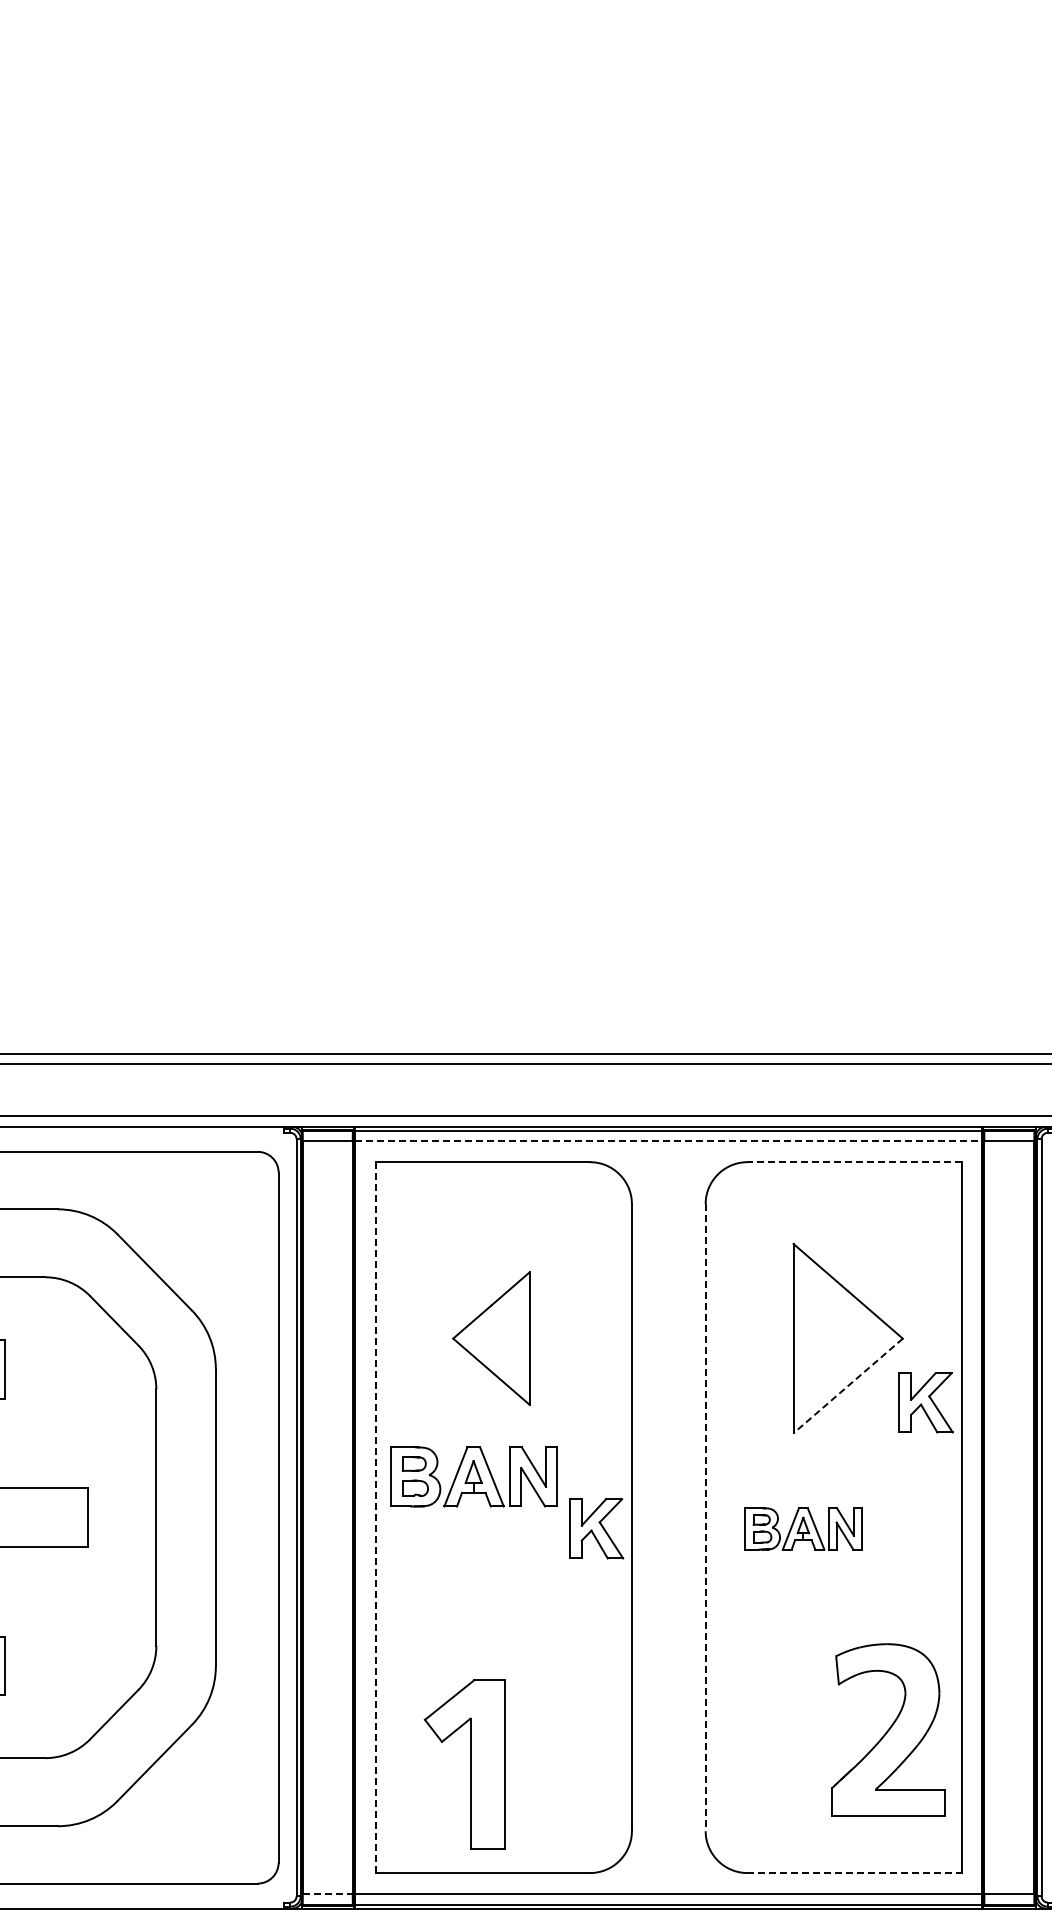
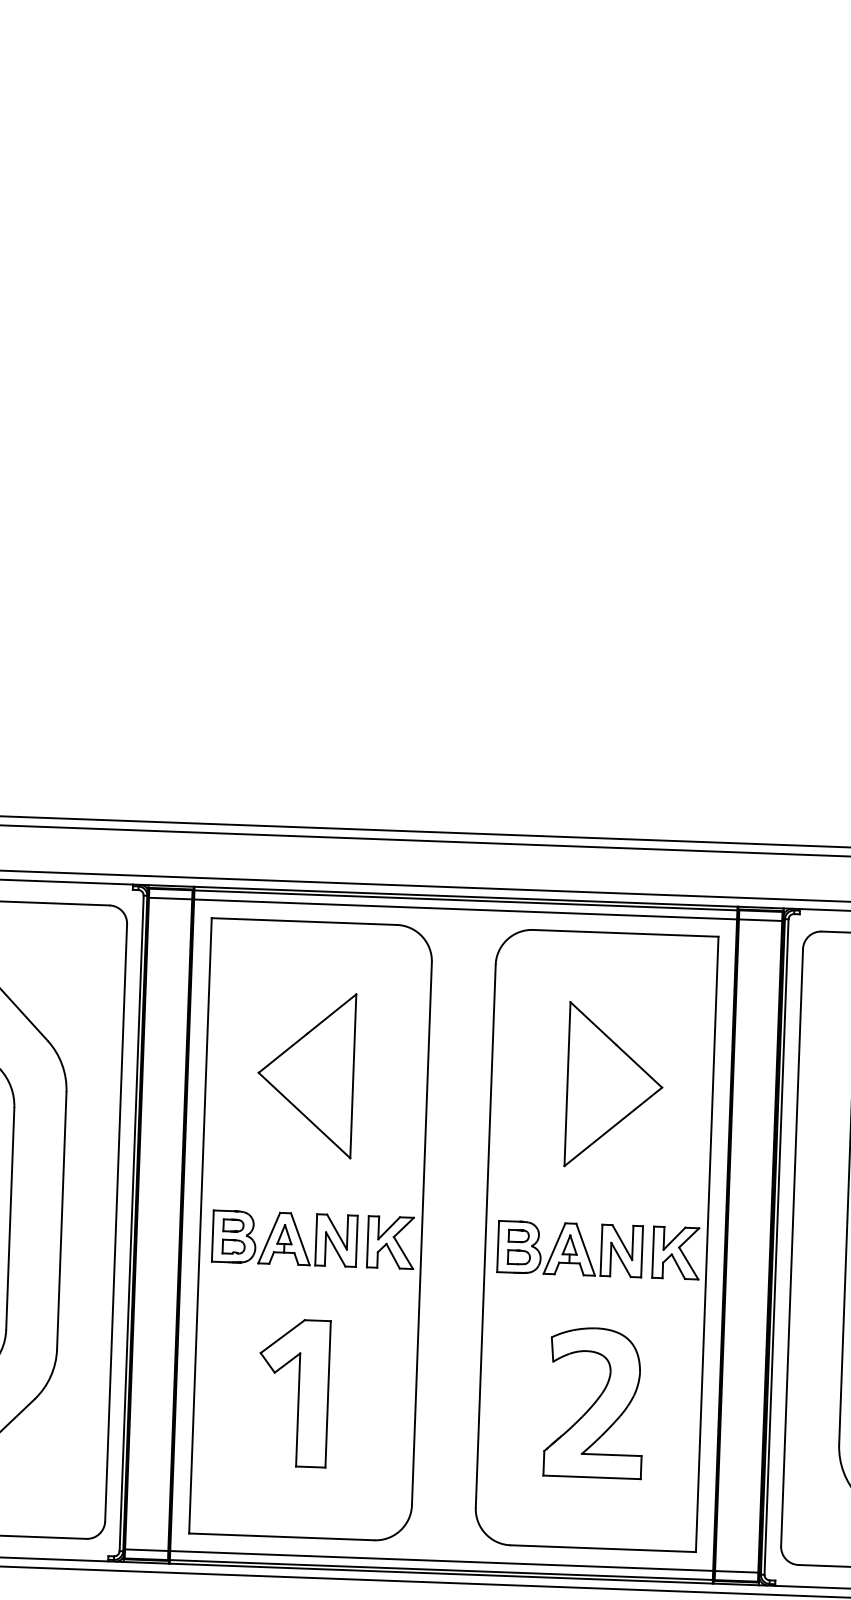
line: (668, 1141) -> (465, 909), dashed -> solid
line: (853, 1162) -> (624, 933), dashed -> solid
part: (491, 1338) -> (306, 1074), size x1.43
line: (847, 1386) -> (612, 1127), dashed -> solid
part: (925, 1402) -> (675, 1252), moved
part: (473, 1476) -> (284, 1238), moved
line: (705, 1517) -> (485, 1236), dashed -> solid
line: (376, 1518) -> (200, 1226), dashed -> solid
part: (803, 1528) -> (570, 1248), size x1.43
part: (888, 1729) -> (594, 1402), moved
part: (464, 1764) -> (293, 1392), moved
line: (854, 1873) -> (603, 1549), dashed -> solid
line: (327, 1894) -> (146, 1550), dashed -> solid

